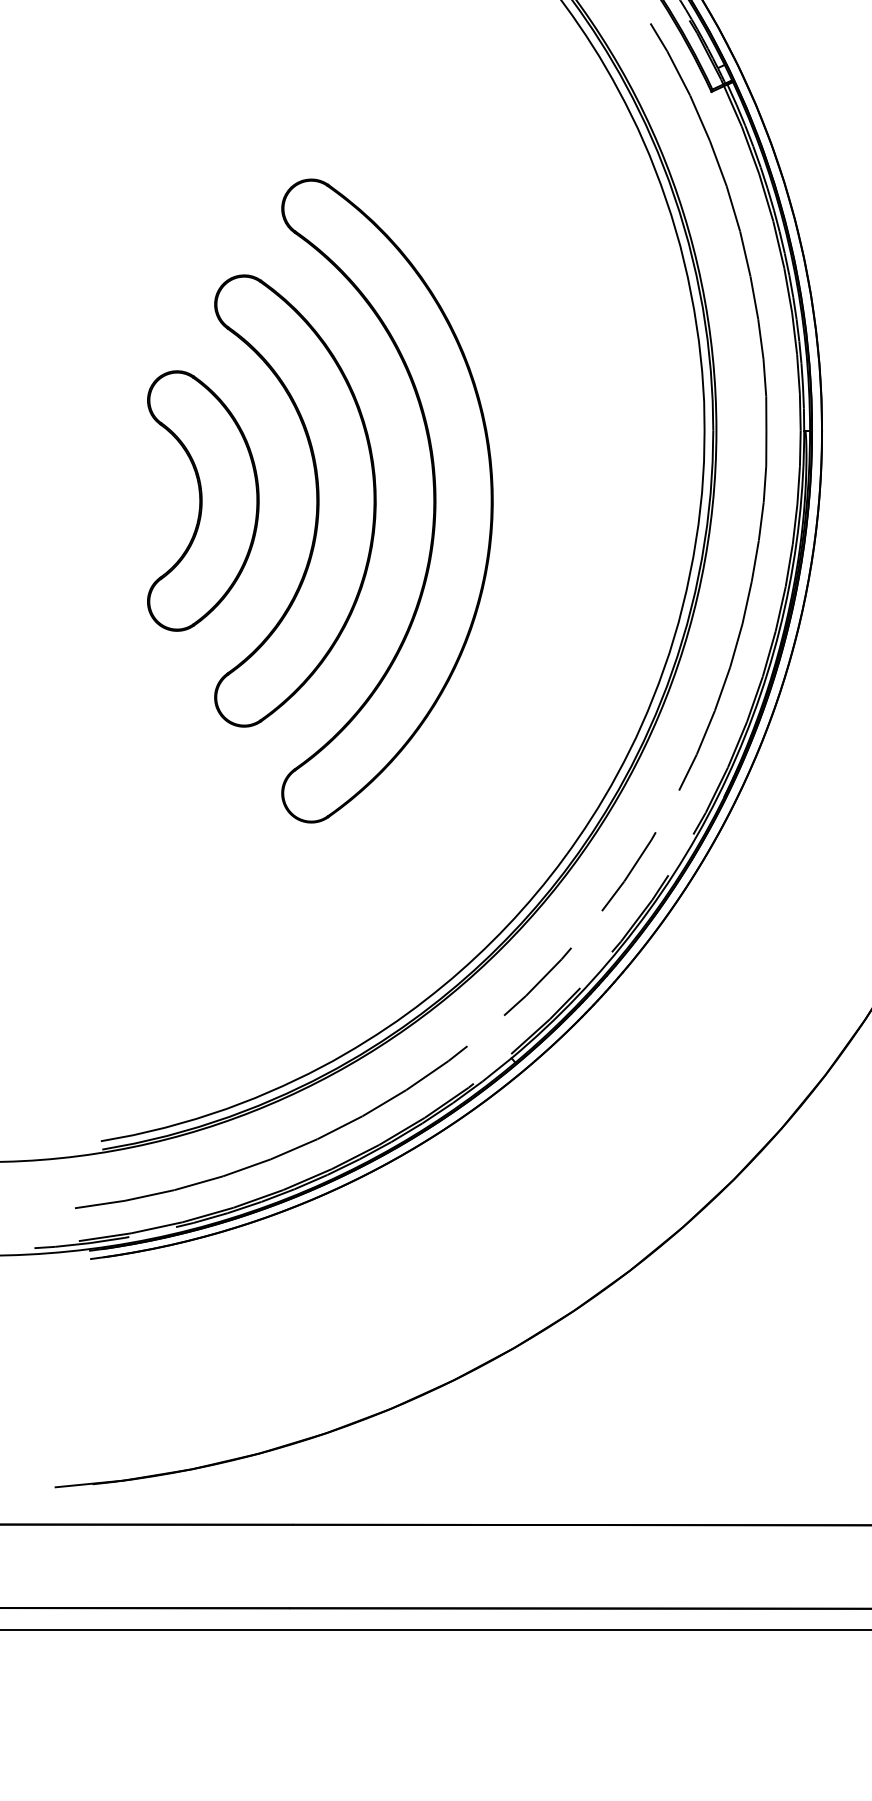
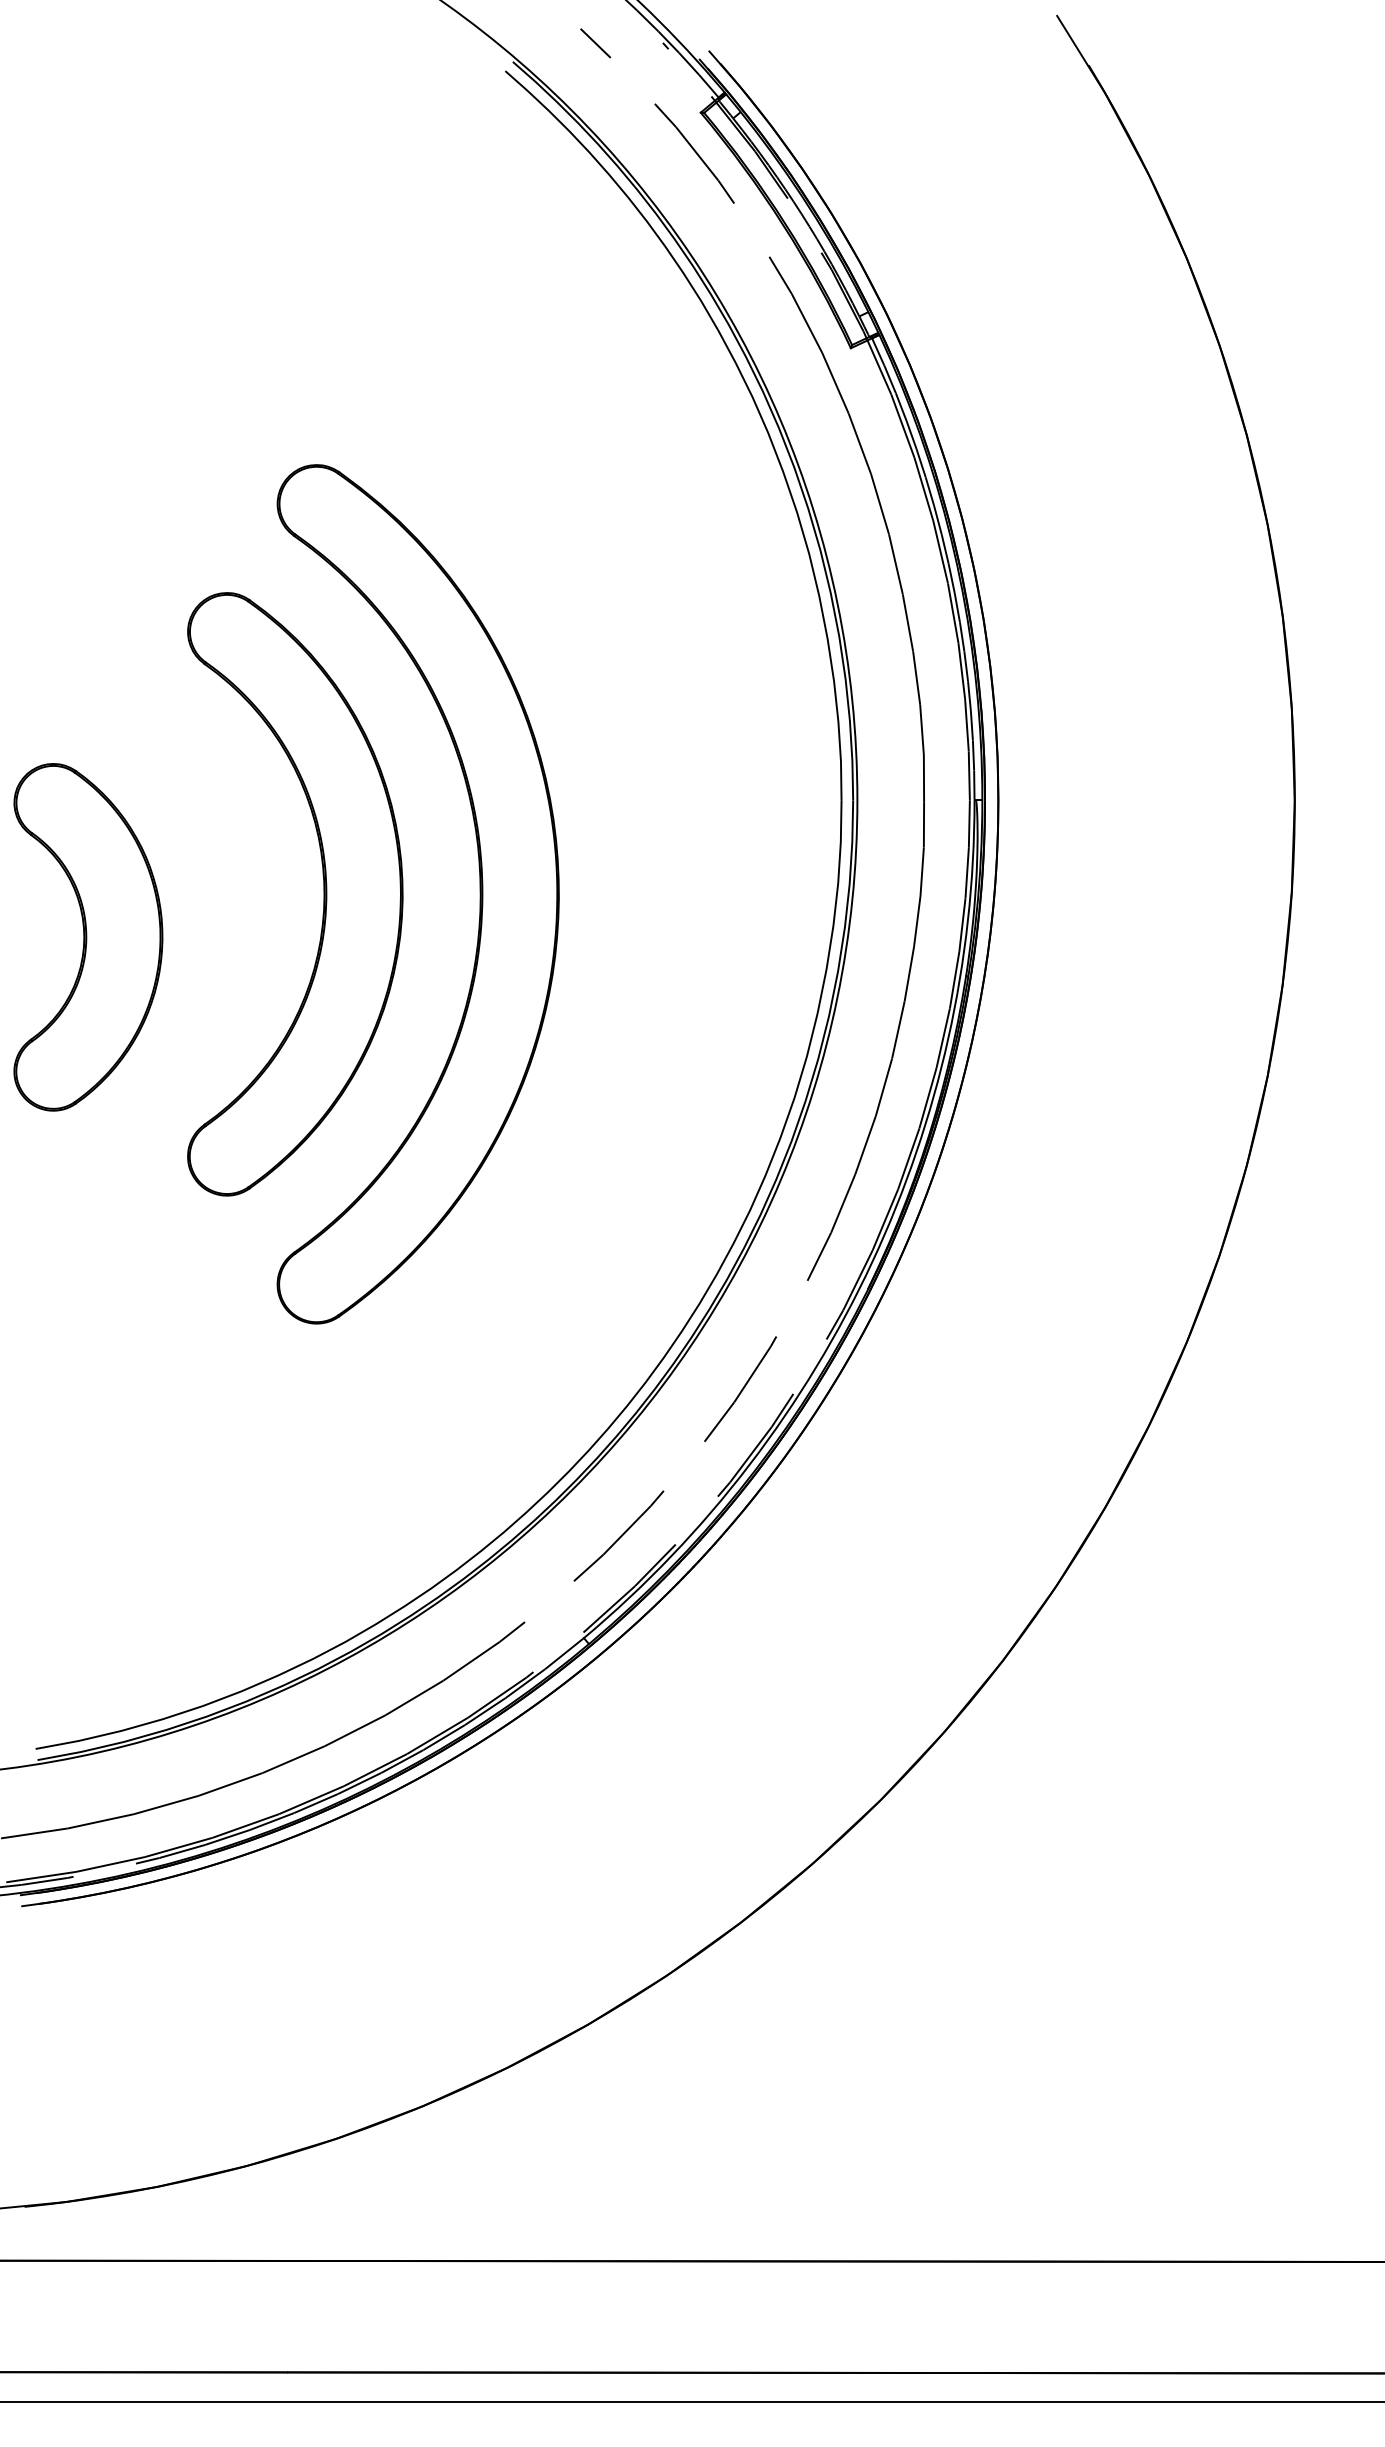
part: (203, 501) -> (88, 937), moved

